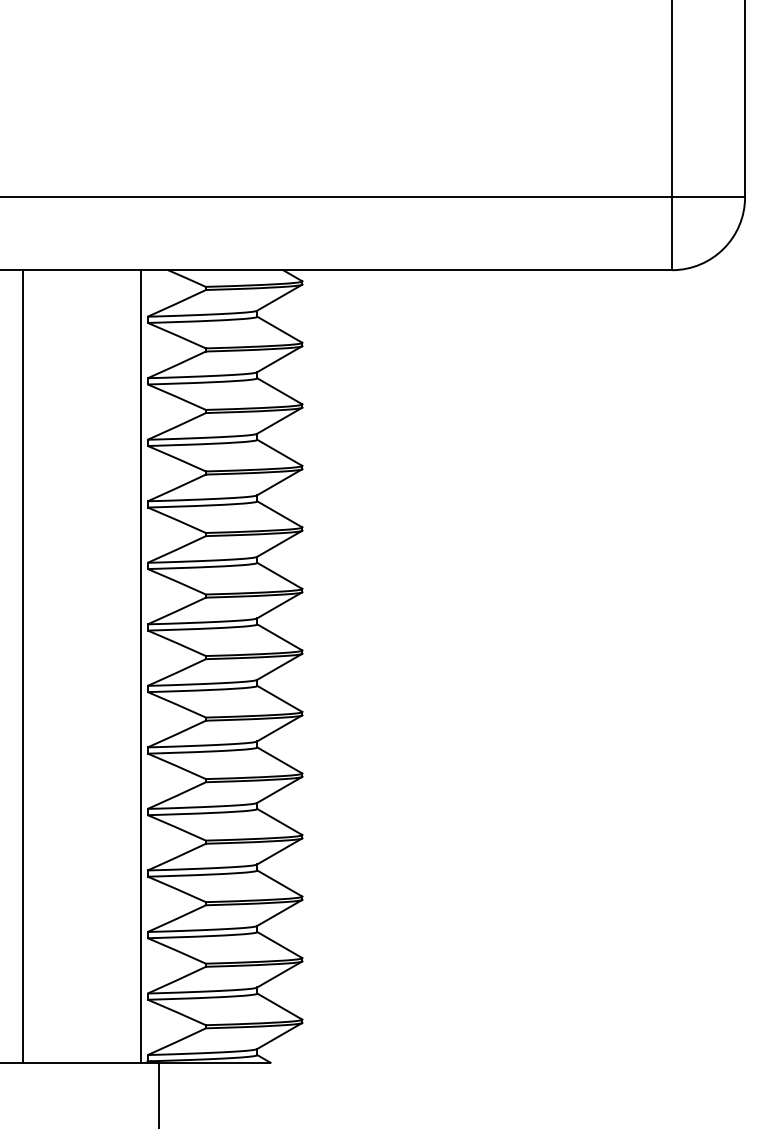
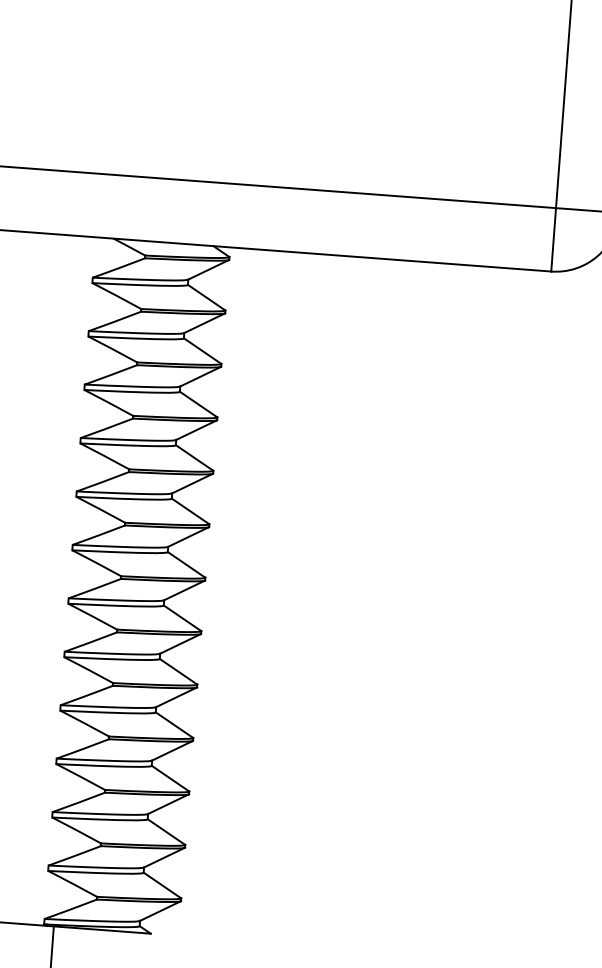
line: (141, 666) -> (64, 581), removed

